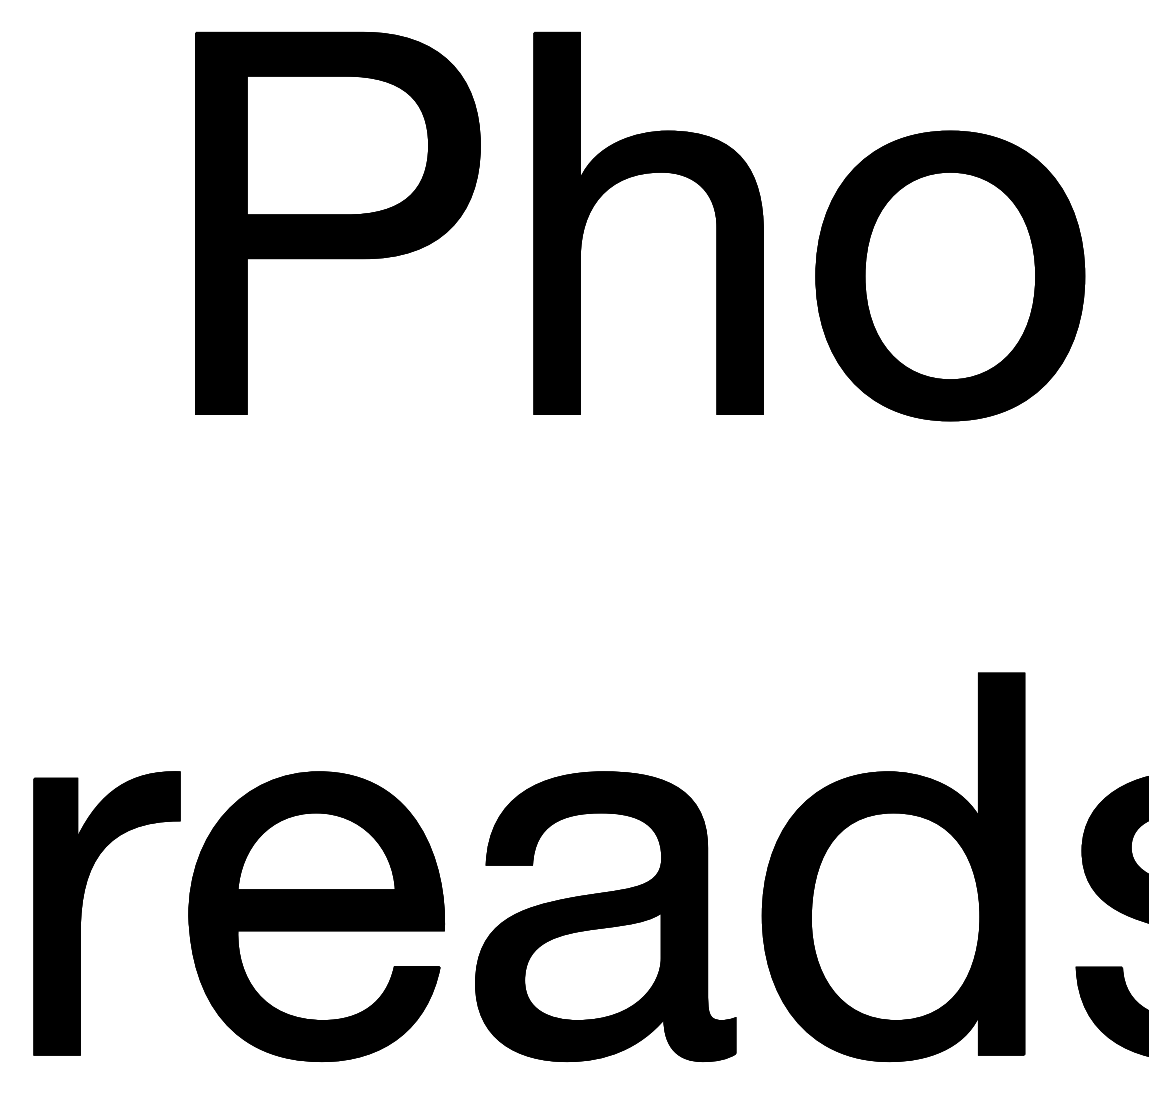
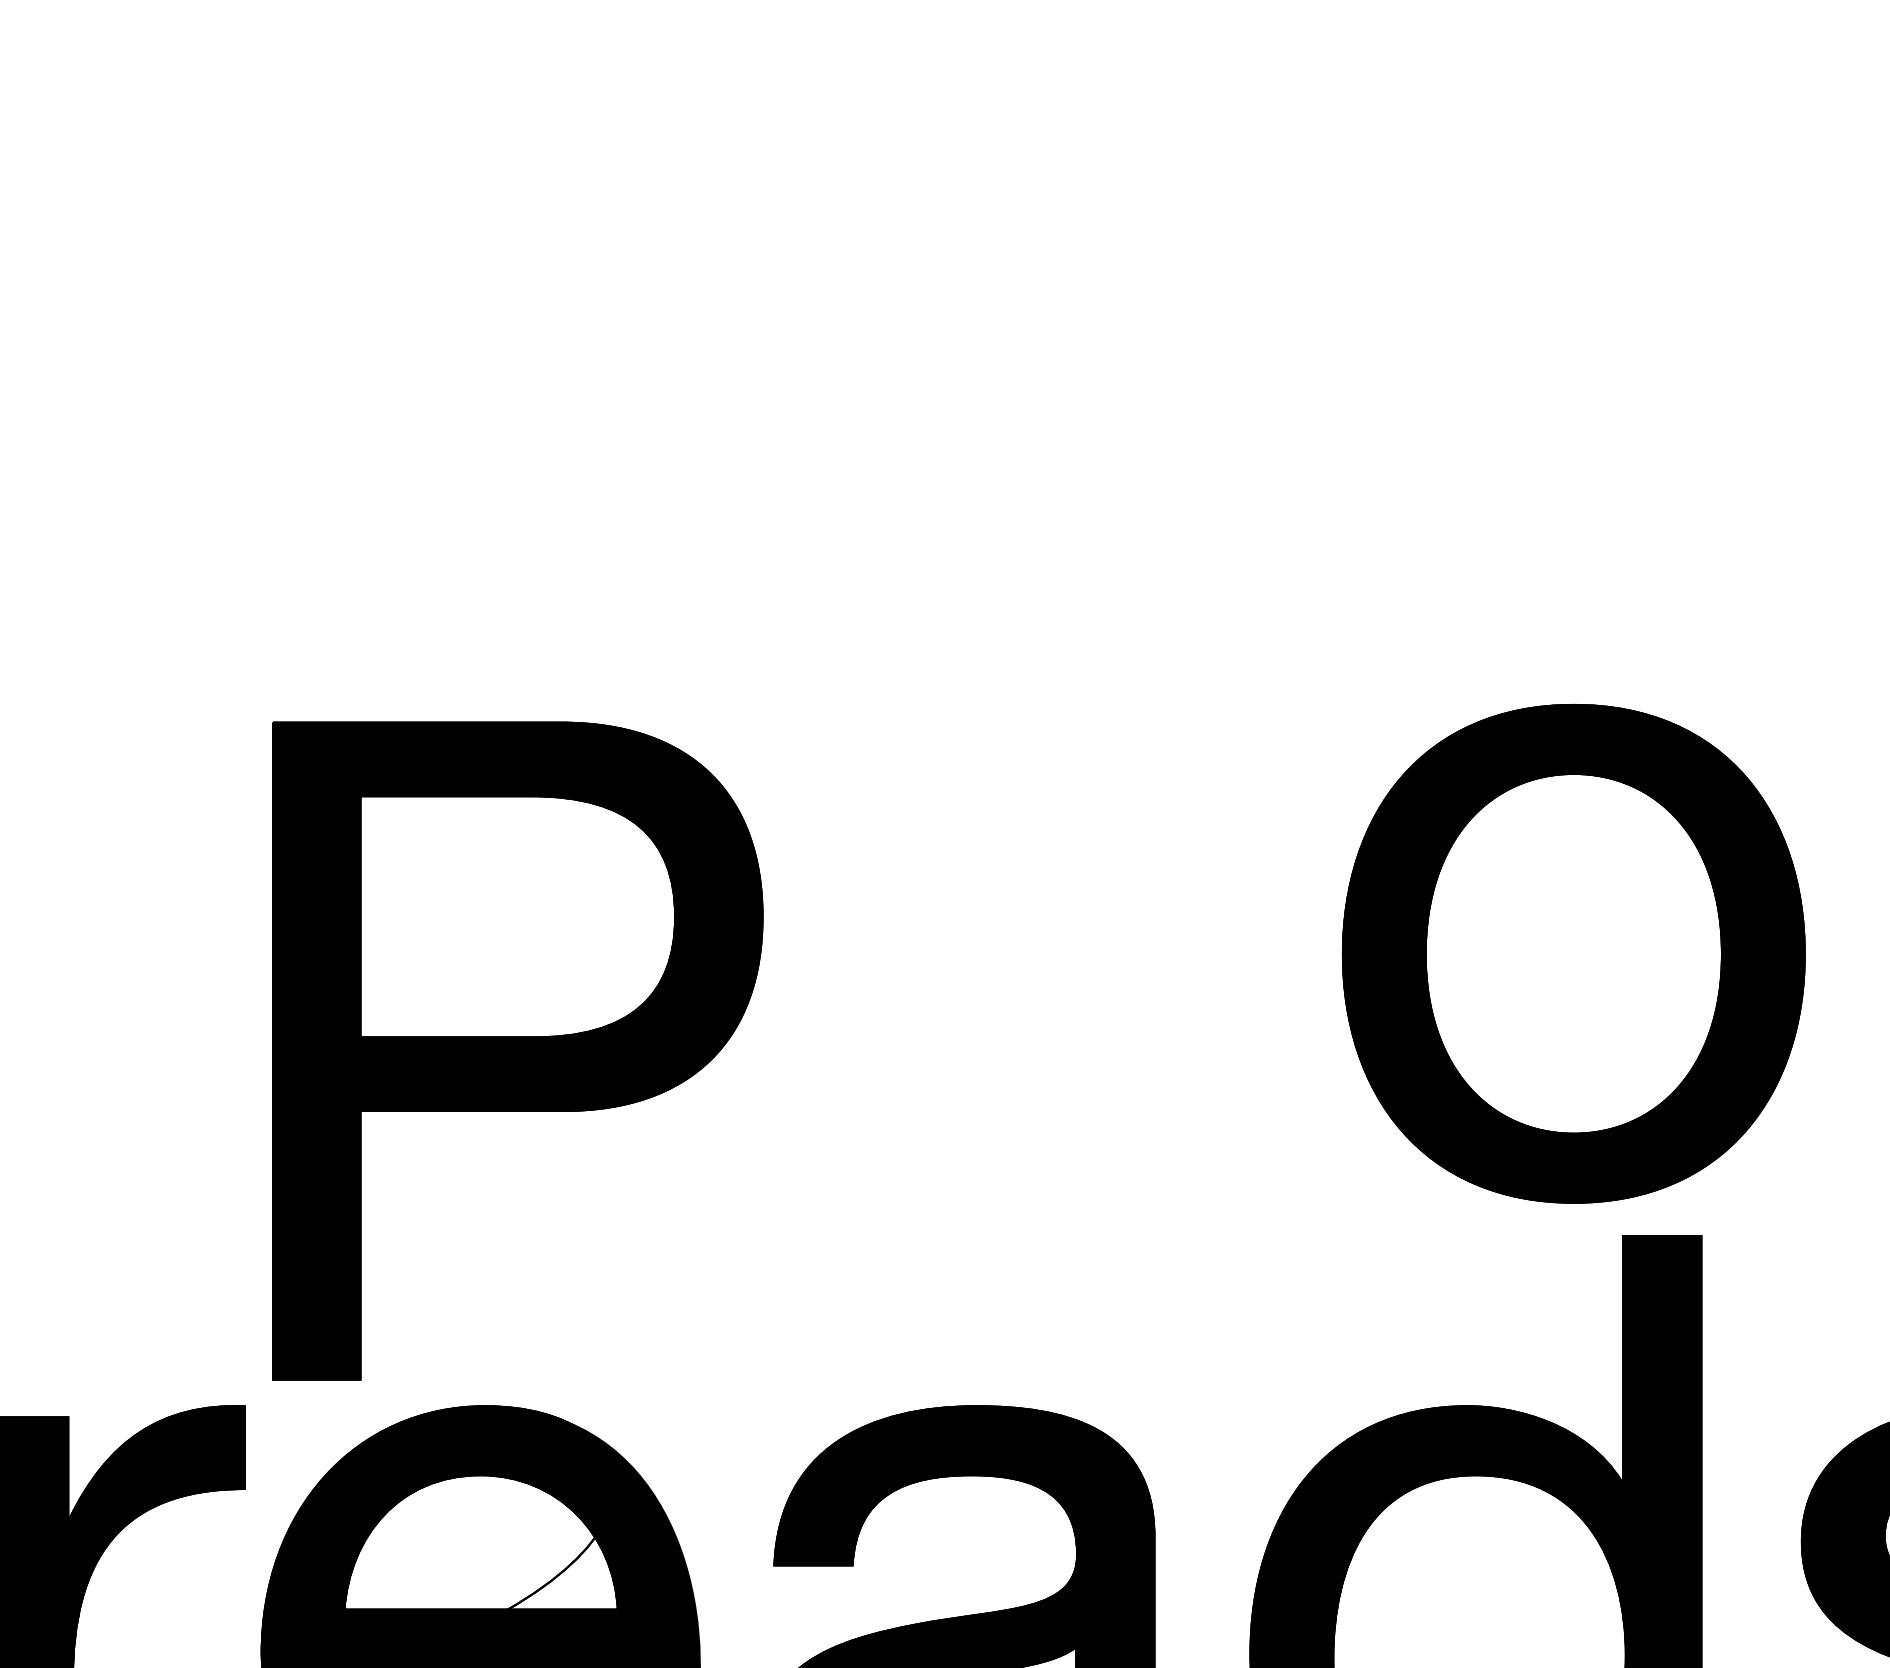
part: (638, 175) -> (1036, 377), removed
part: (337, 222) -> (517, 1049), moved
part: (950, 275) -> (1574, 952), moved

